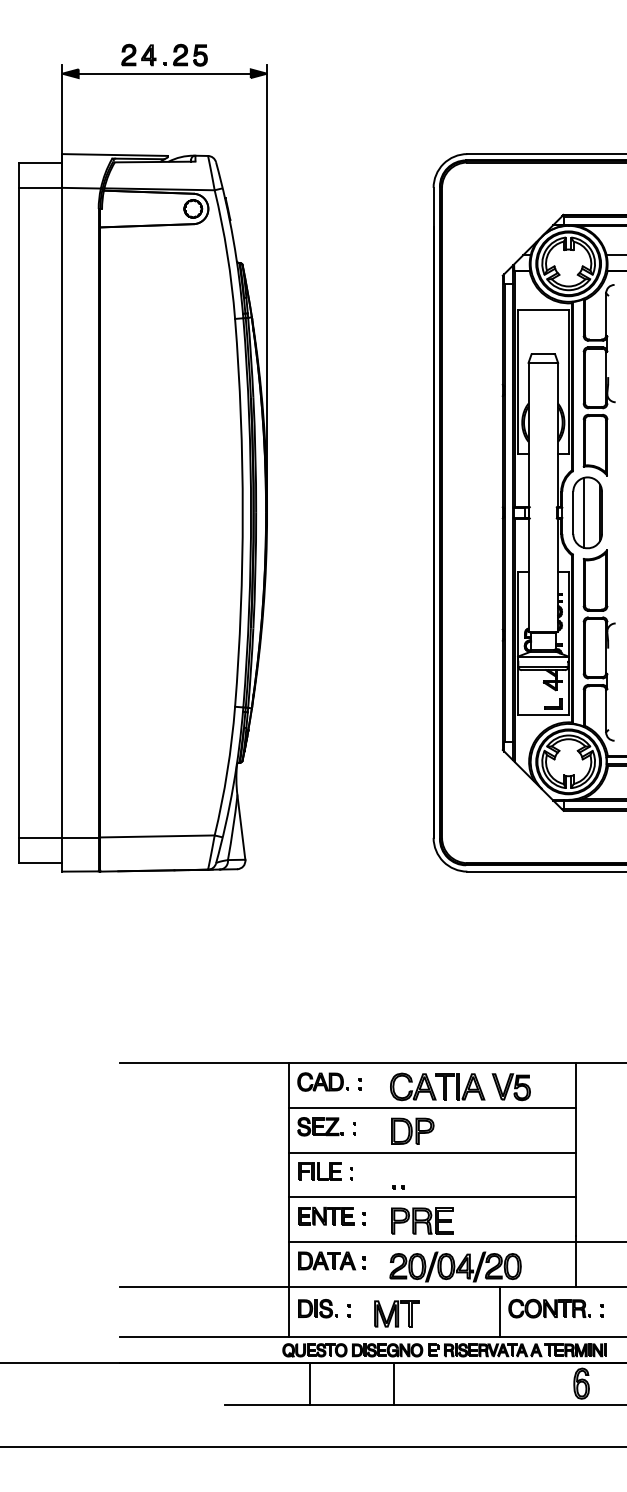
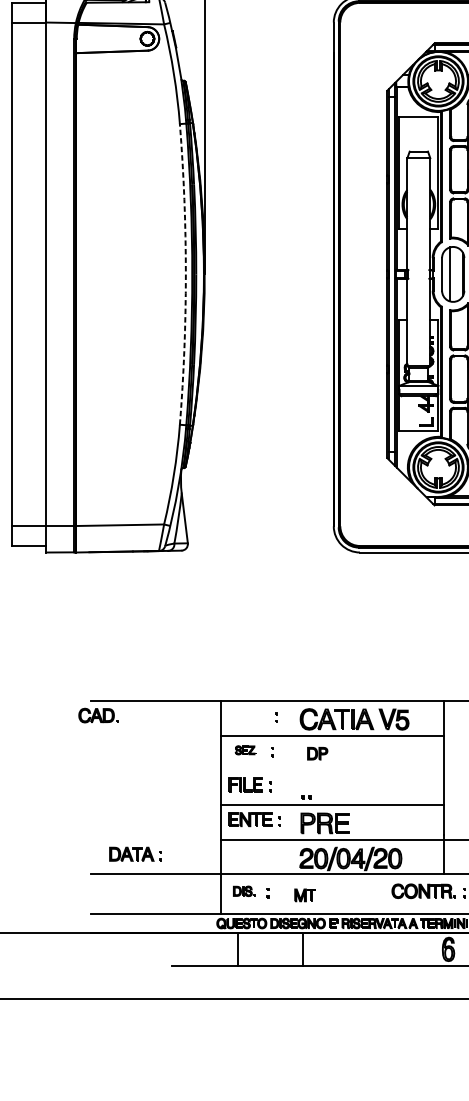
arc: (242, 512) -> (185, 274), solid -> dashed
part: (322, 1081) -> (98, 715), moved
part: (320, 1126) -> (246, 750), size x0.6
part: (412, 1130) -> (317, 753), size x0.6
line: (431, 1152) -> (332, 770), removed
part: (331, 1260) -> (135, 853), moved
part: (317, 1308) -> (243, 891), size x0.7
line: (499, 1311) -> (384, 893), removed
part: (396, 1313) -> (305, 895), size x0.6

